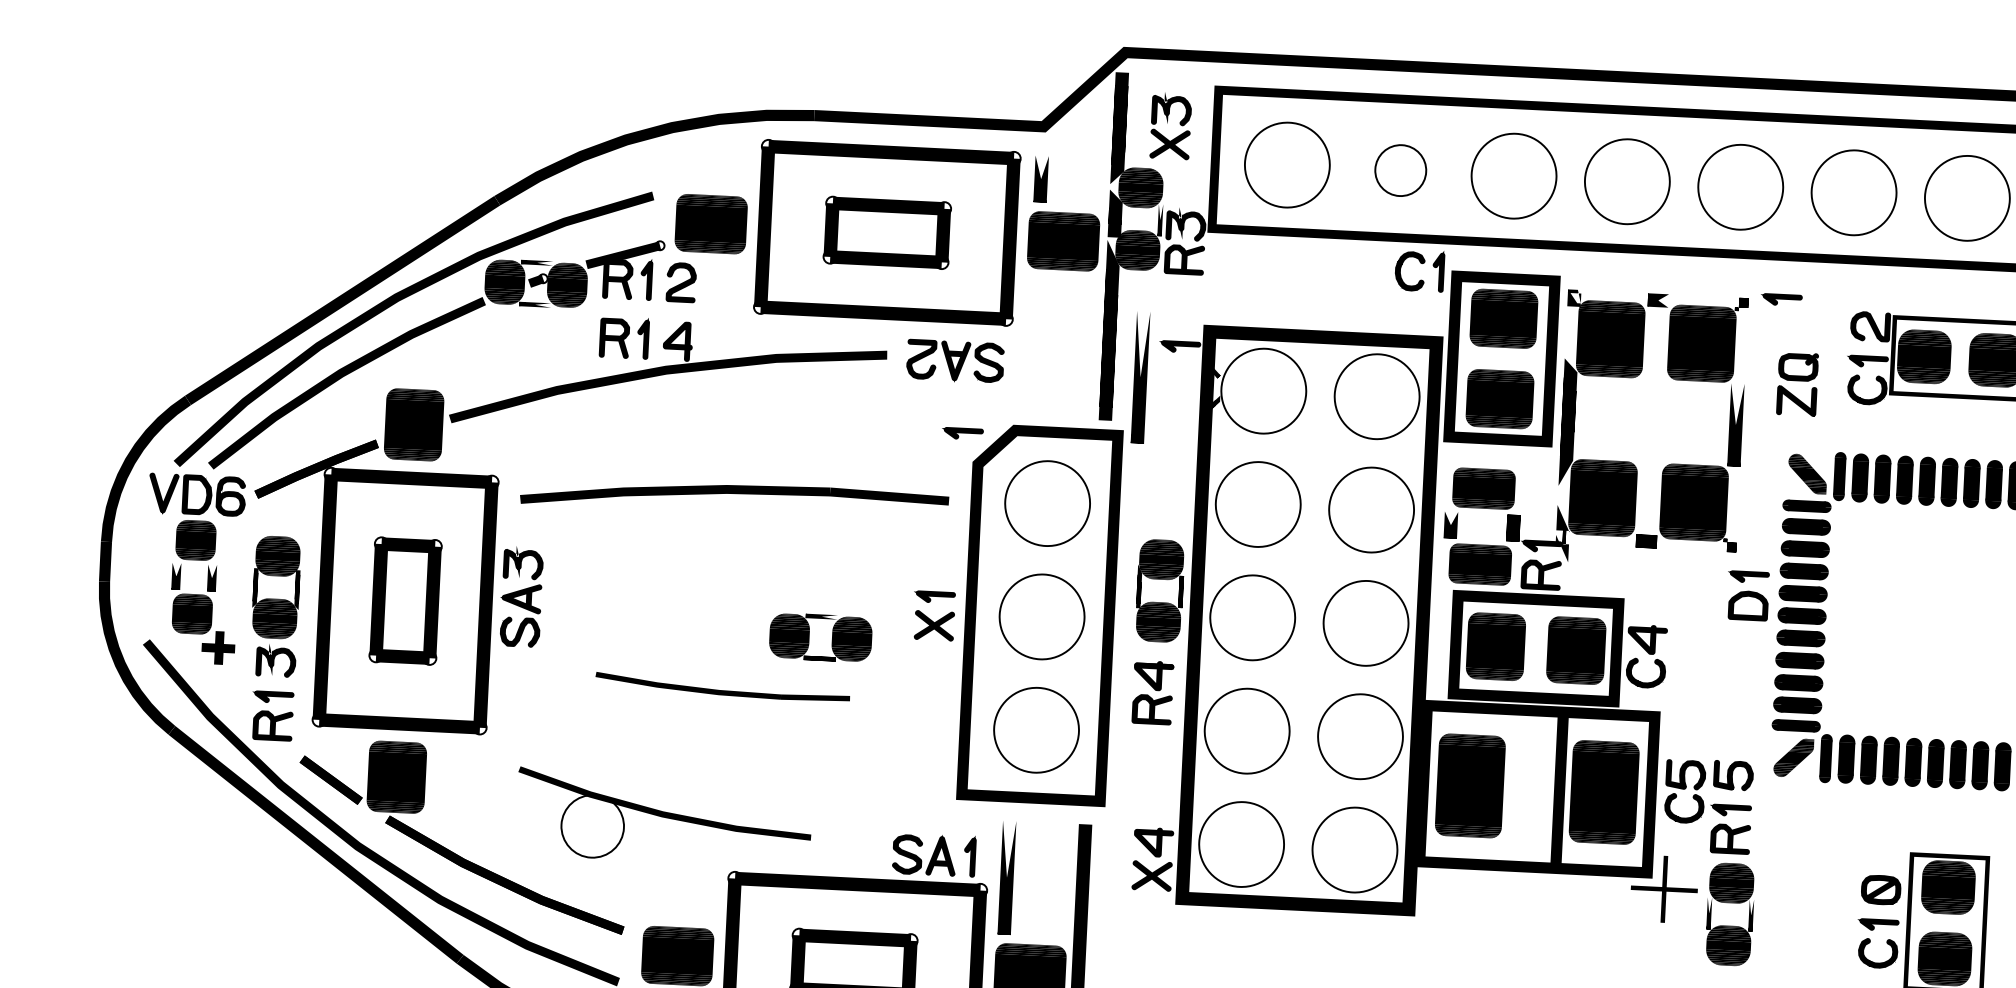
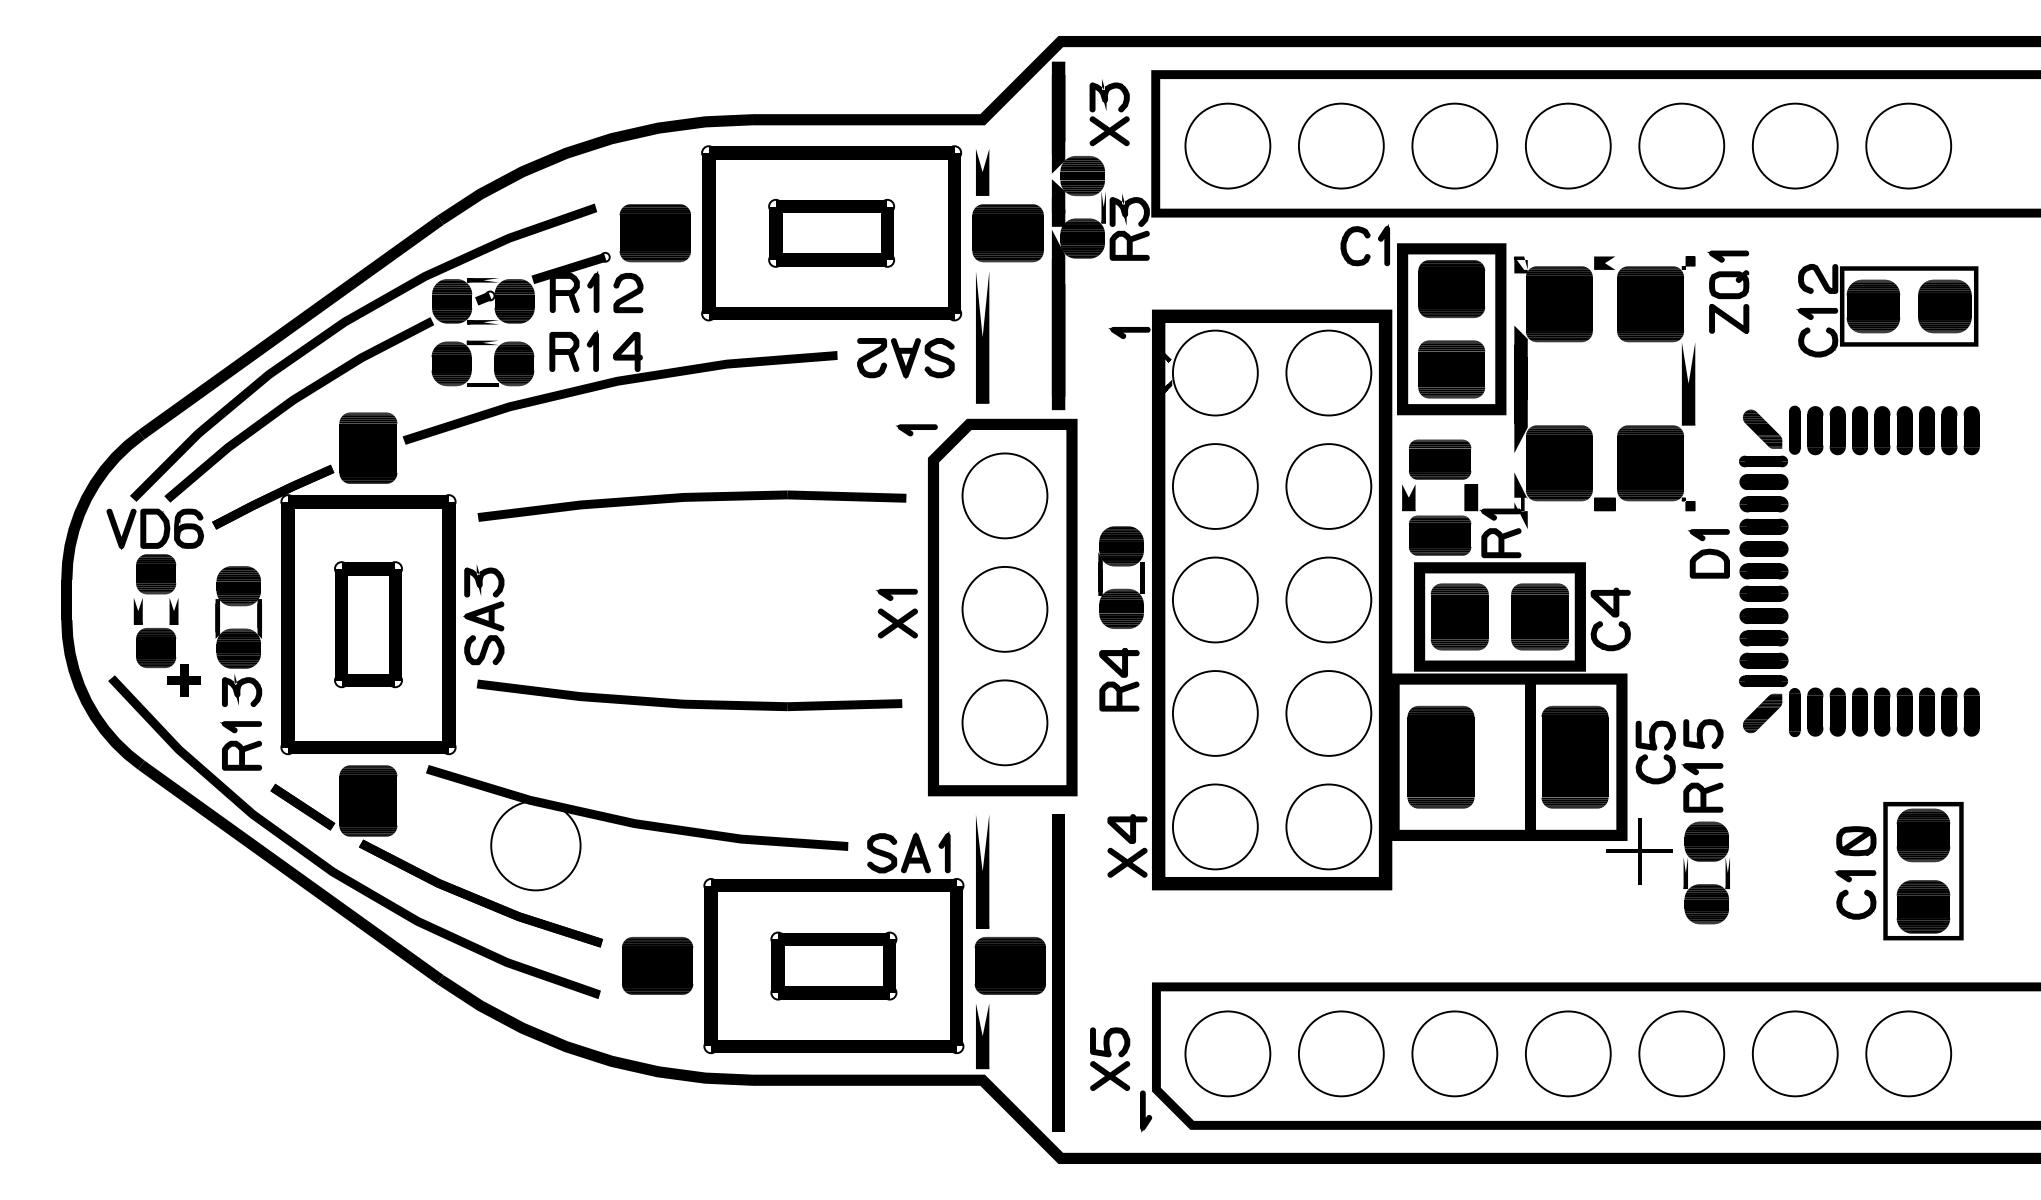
part: (1400, 170) -> (1341, 145), size x1.67
part: (1140, 377) -> (982, 337), moved
part: (1797, 383) -> (1729, 301), moved
part: (820, 637) -> (482, 363), moved
part: (722, 687) -> (689, 695), size x1.67
part: (664, 817) -> (637, 828), size x1.43

